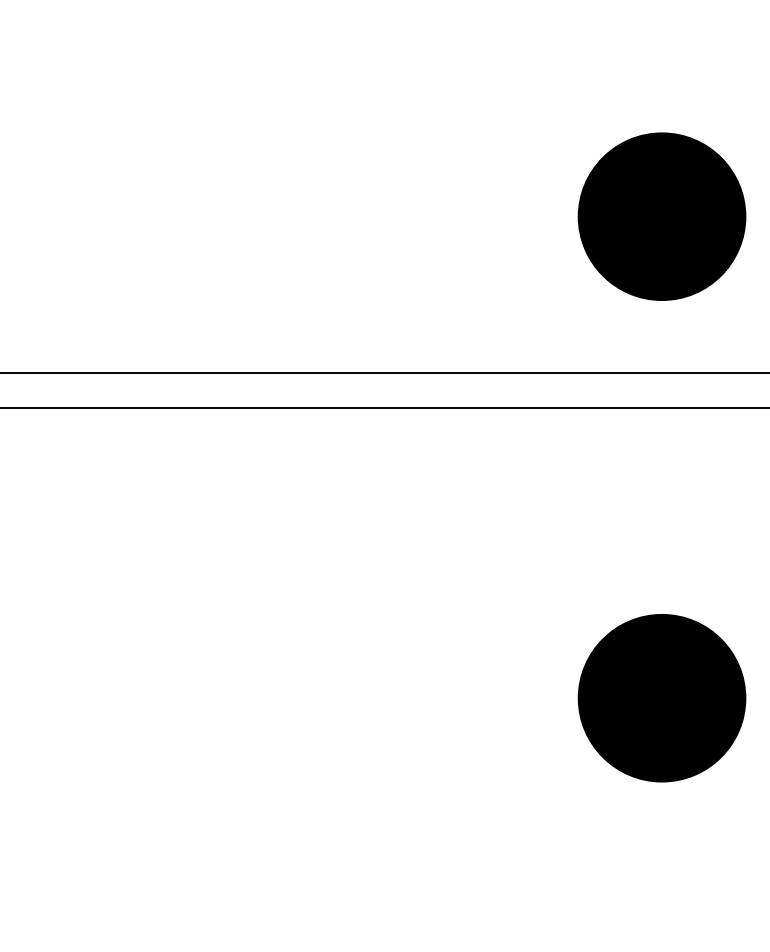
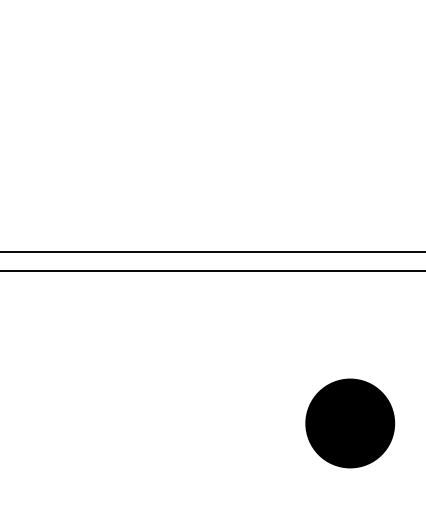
part: (662, 216) -> (350, 169), removed

